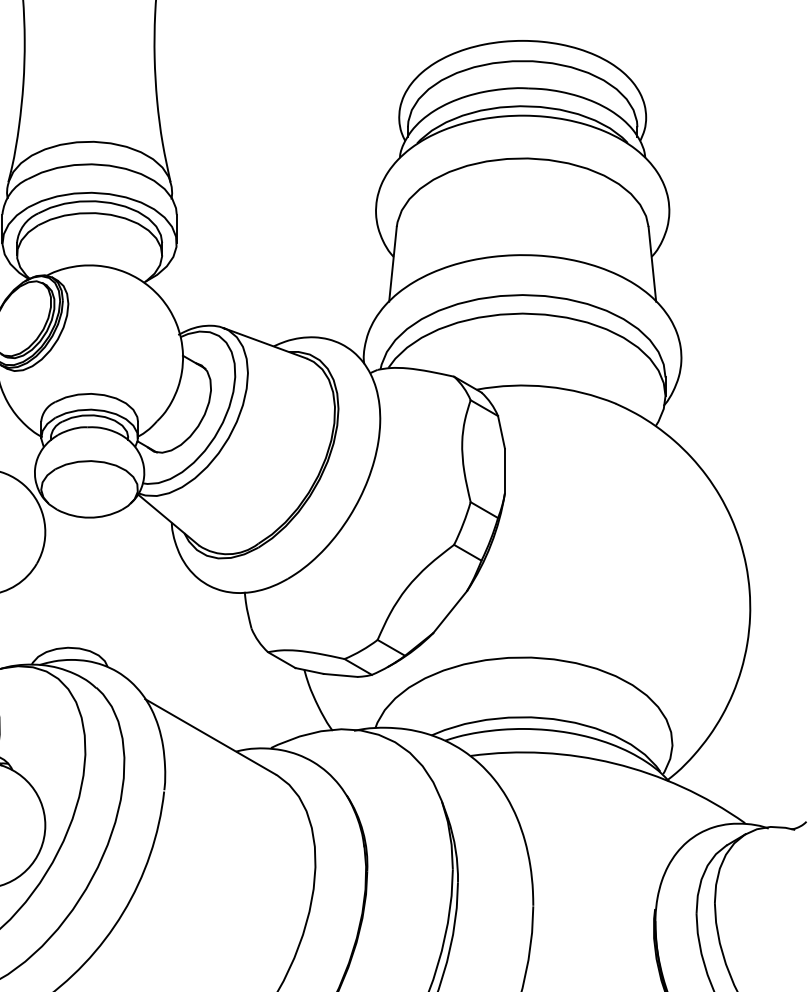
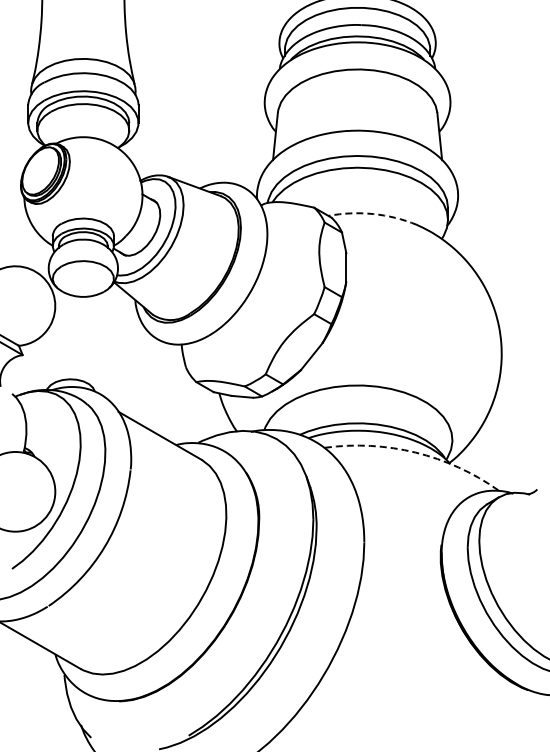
arc: (547, 387) -> (373, 214), solid -> dashed
arc: (614, 763) -> (415, 452), solid -> dashed

